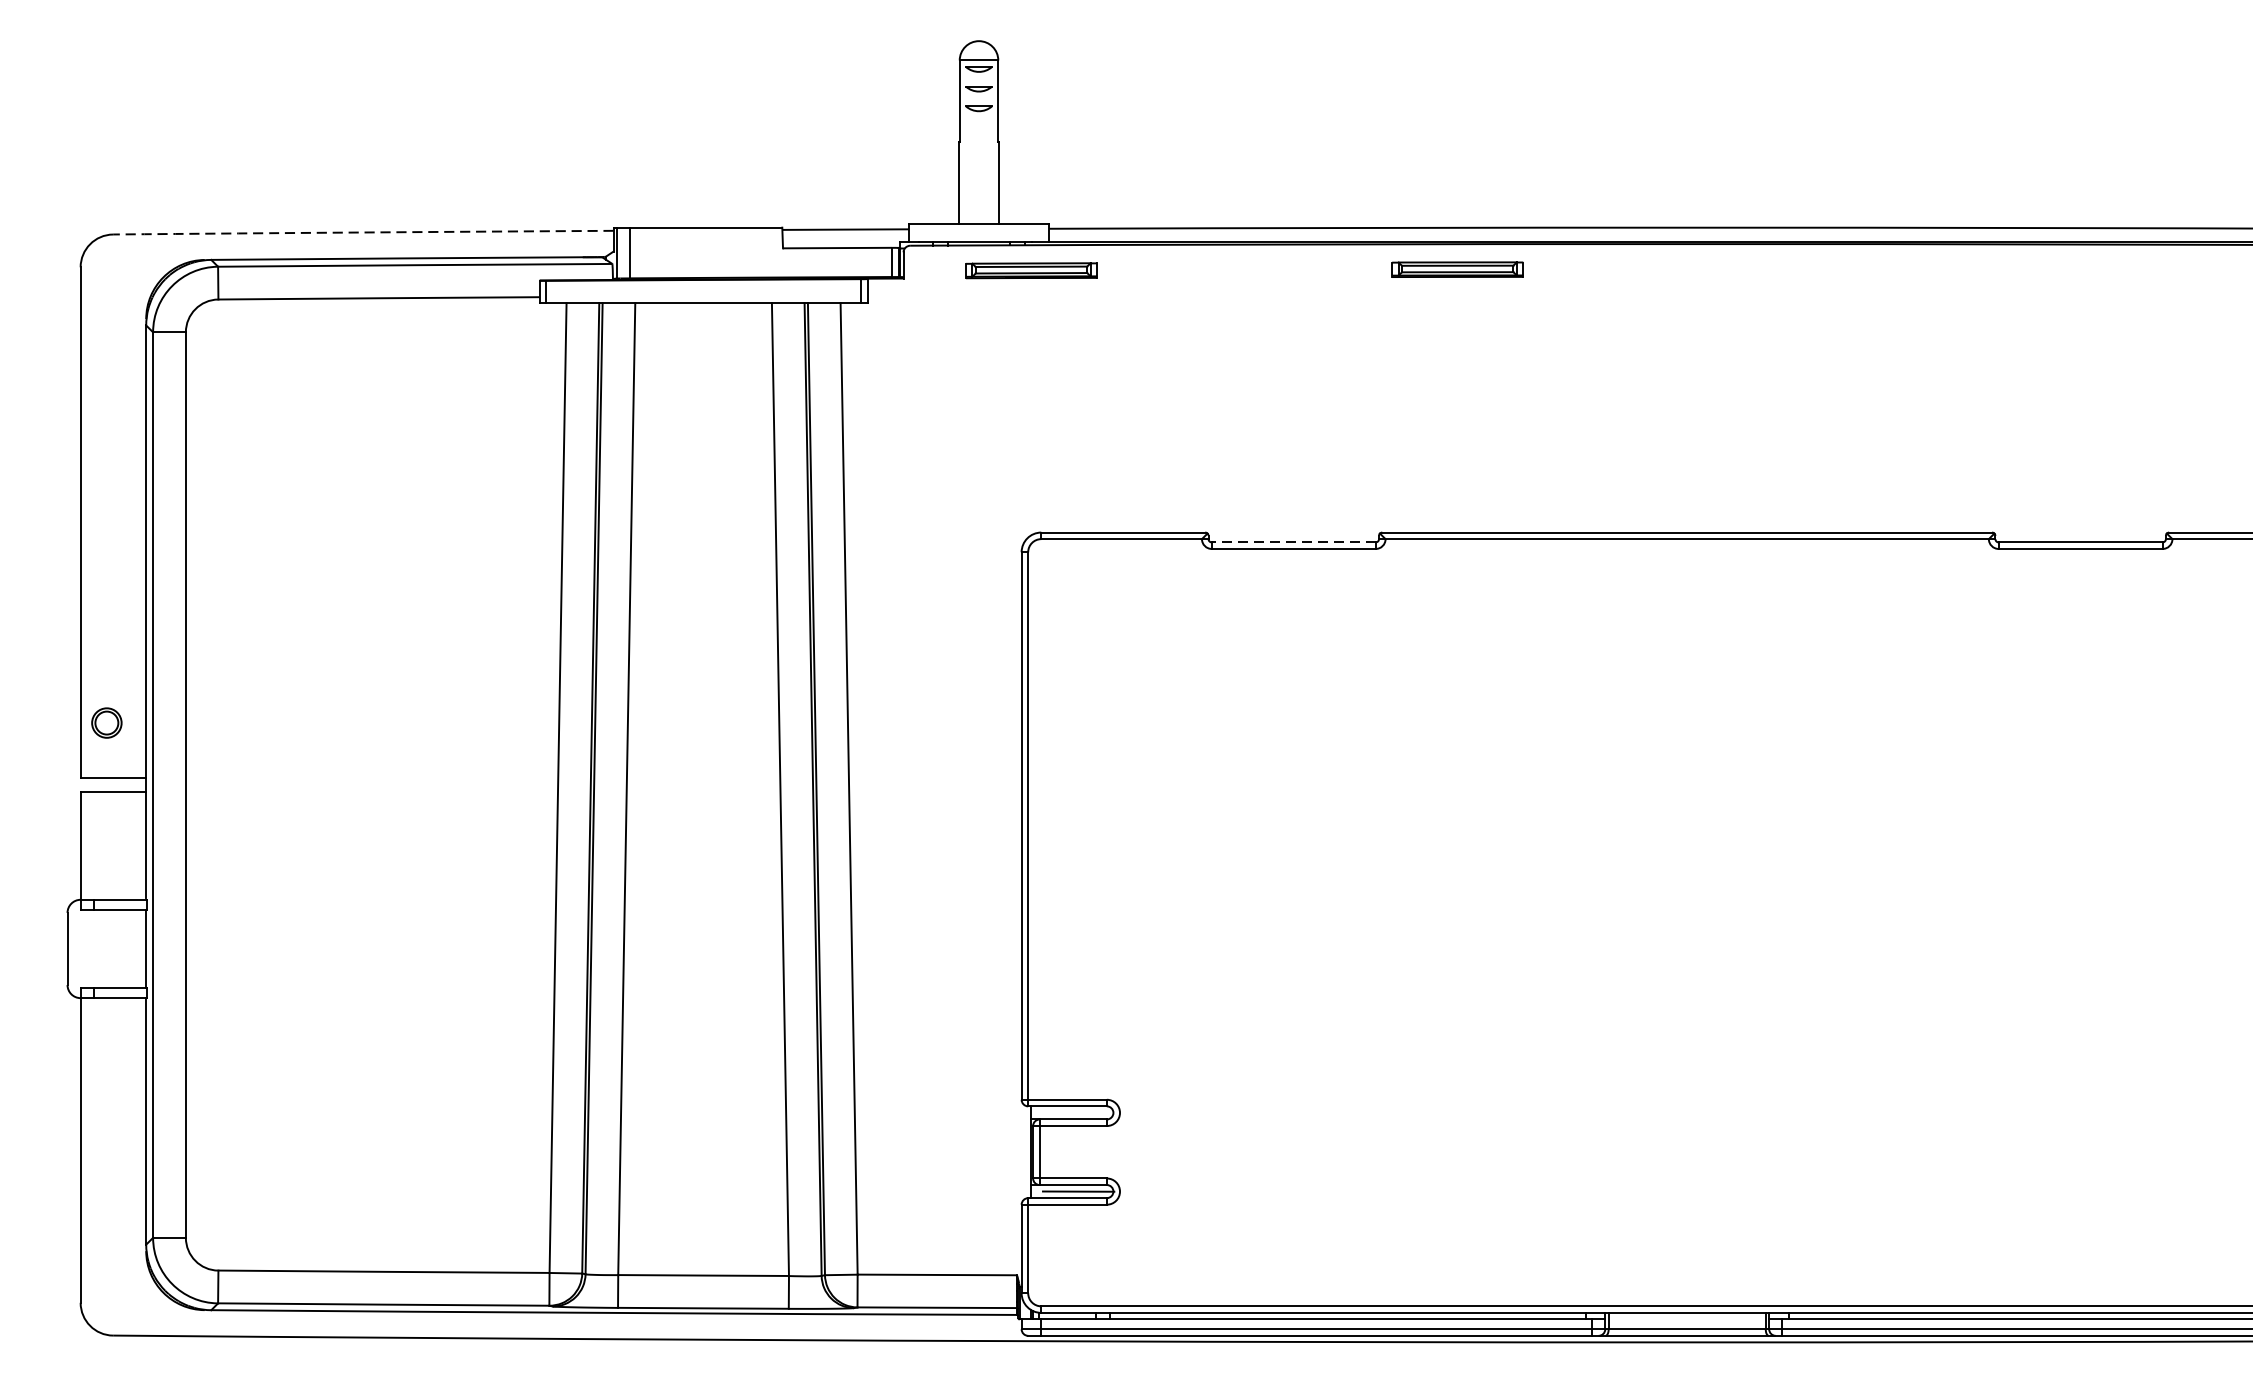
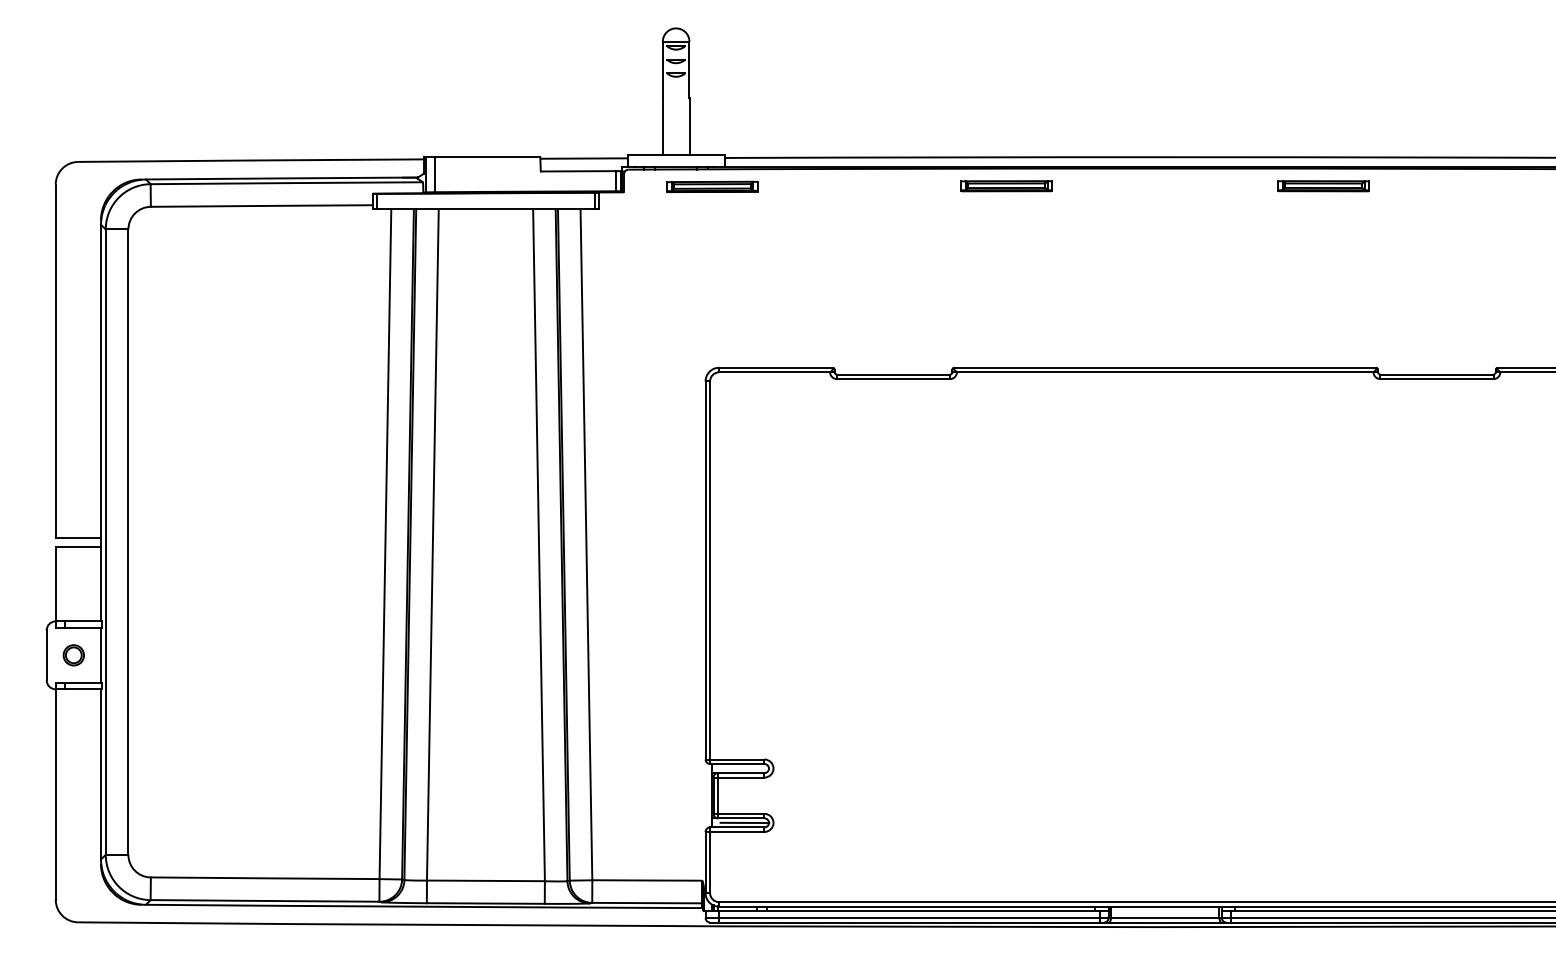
arc: (362, 232) -> (250, 160), dashed -> solid
part: (1916, 270) -> (1323, 186), added
line: (1293, 542) -> (893, 374), dashed -> solid
part: (106, 723) -> (73, 655), moved

